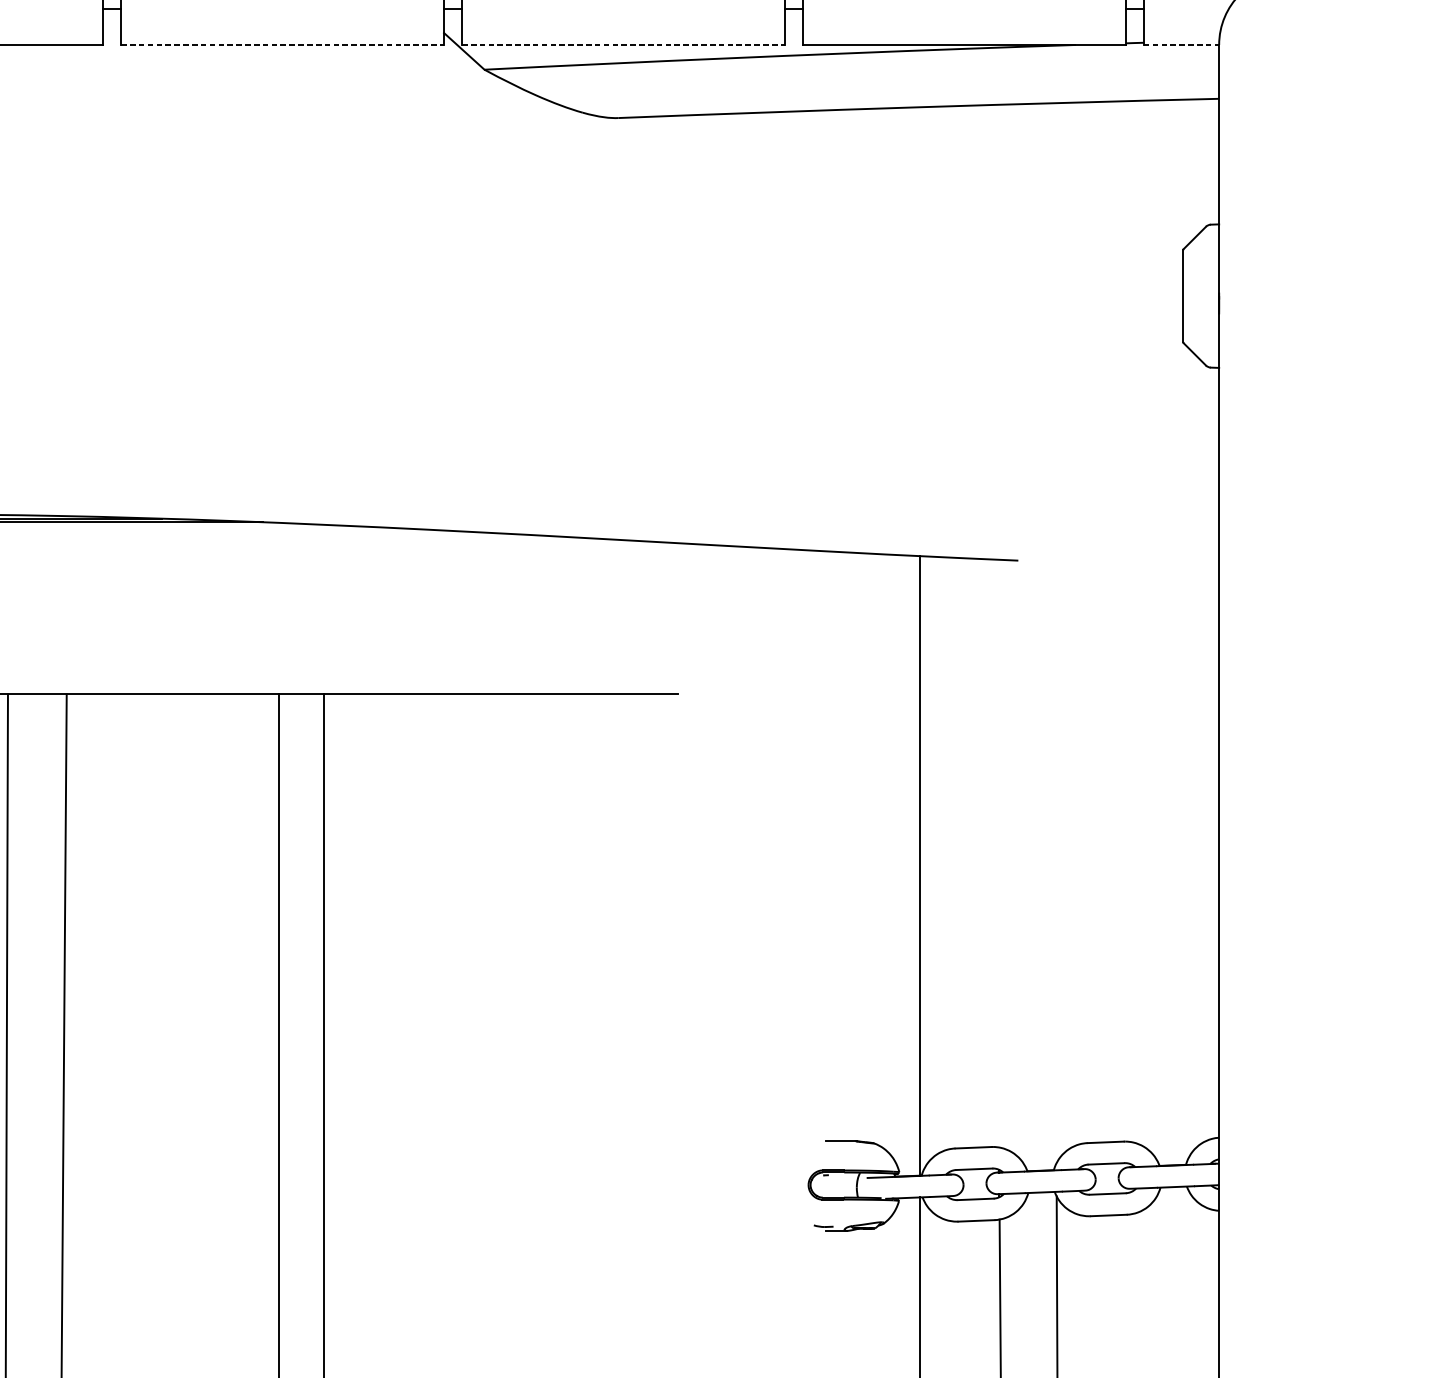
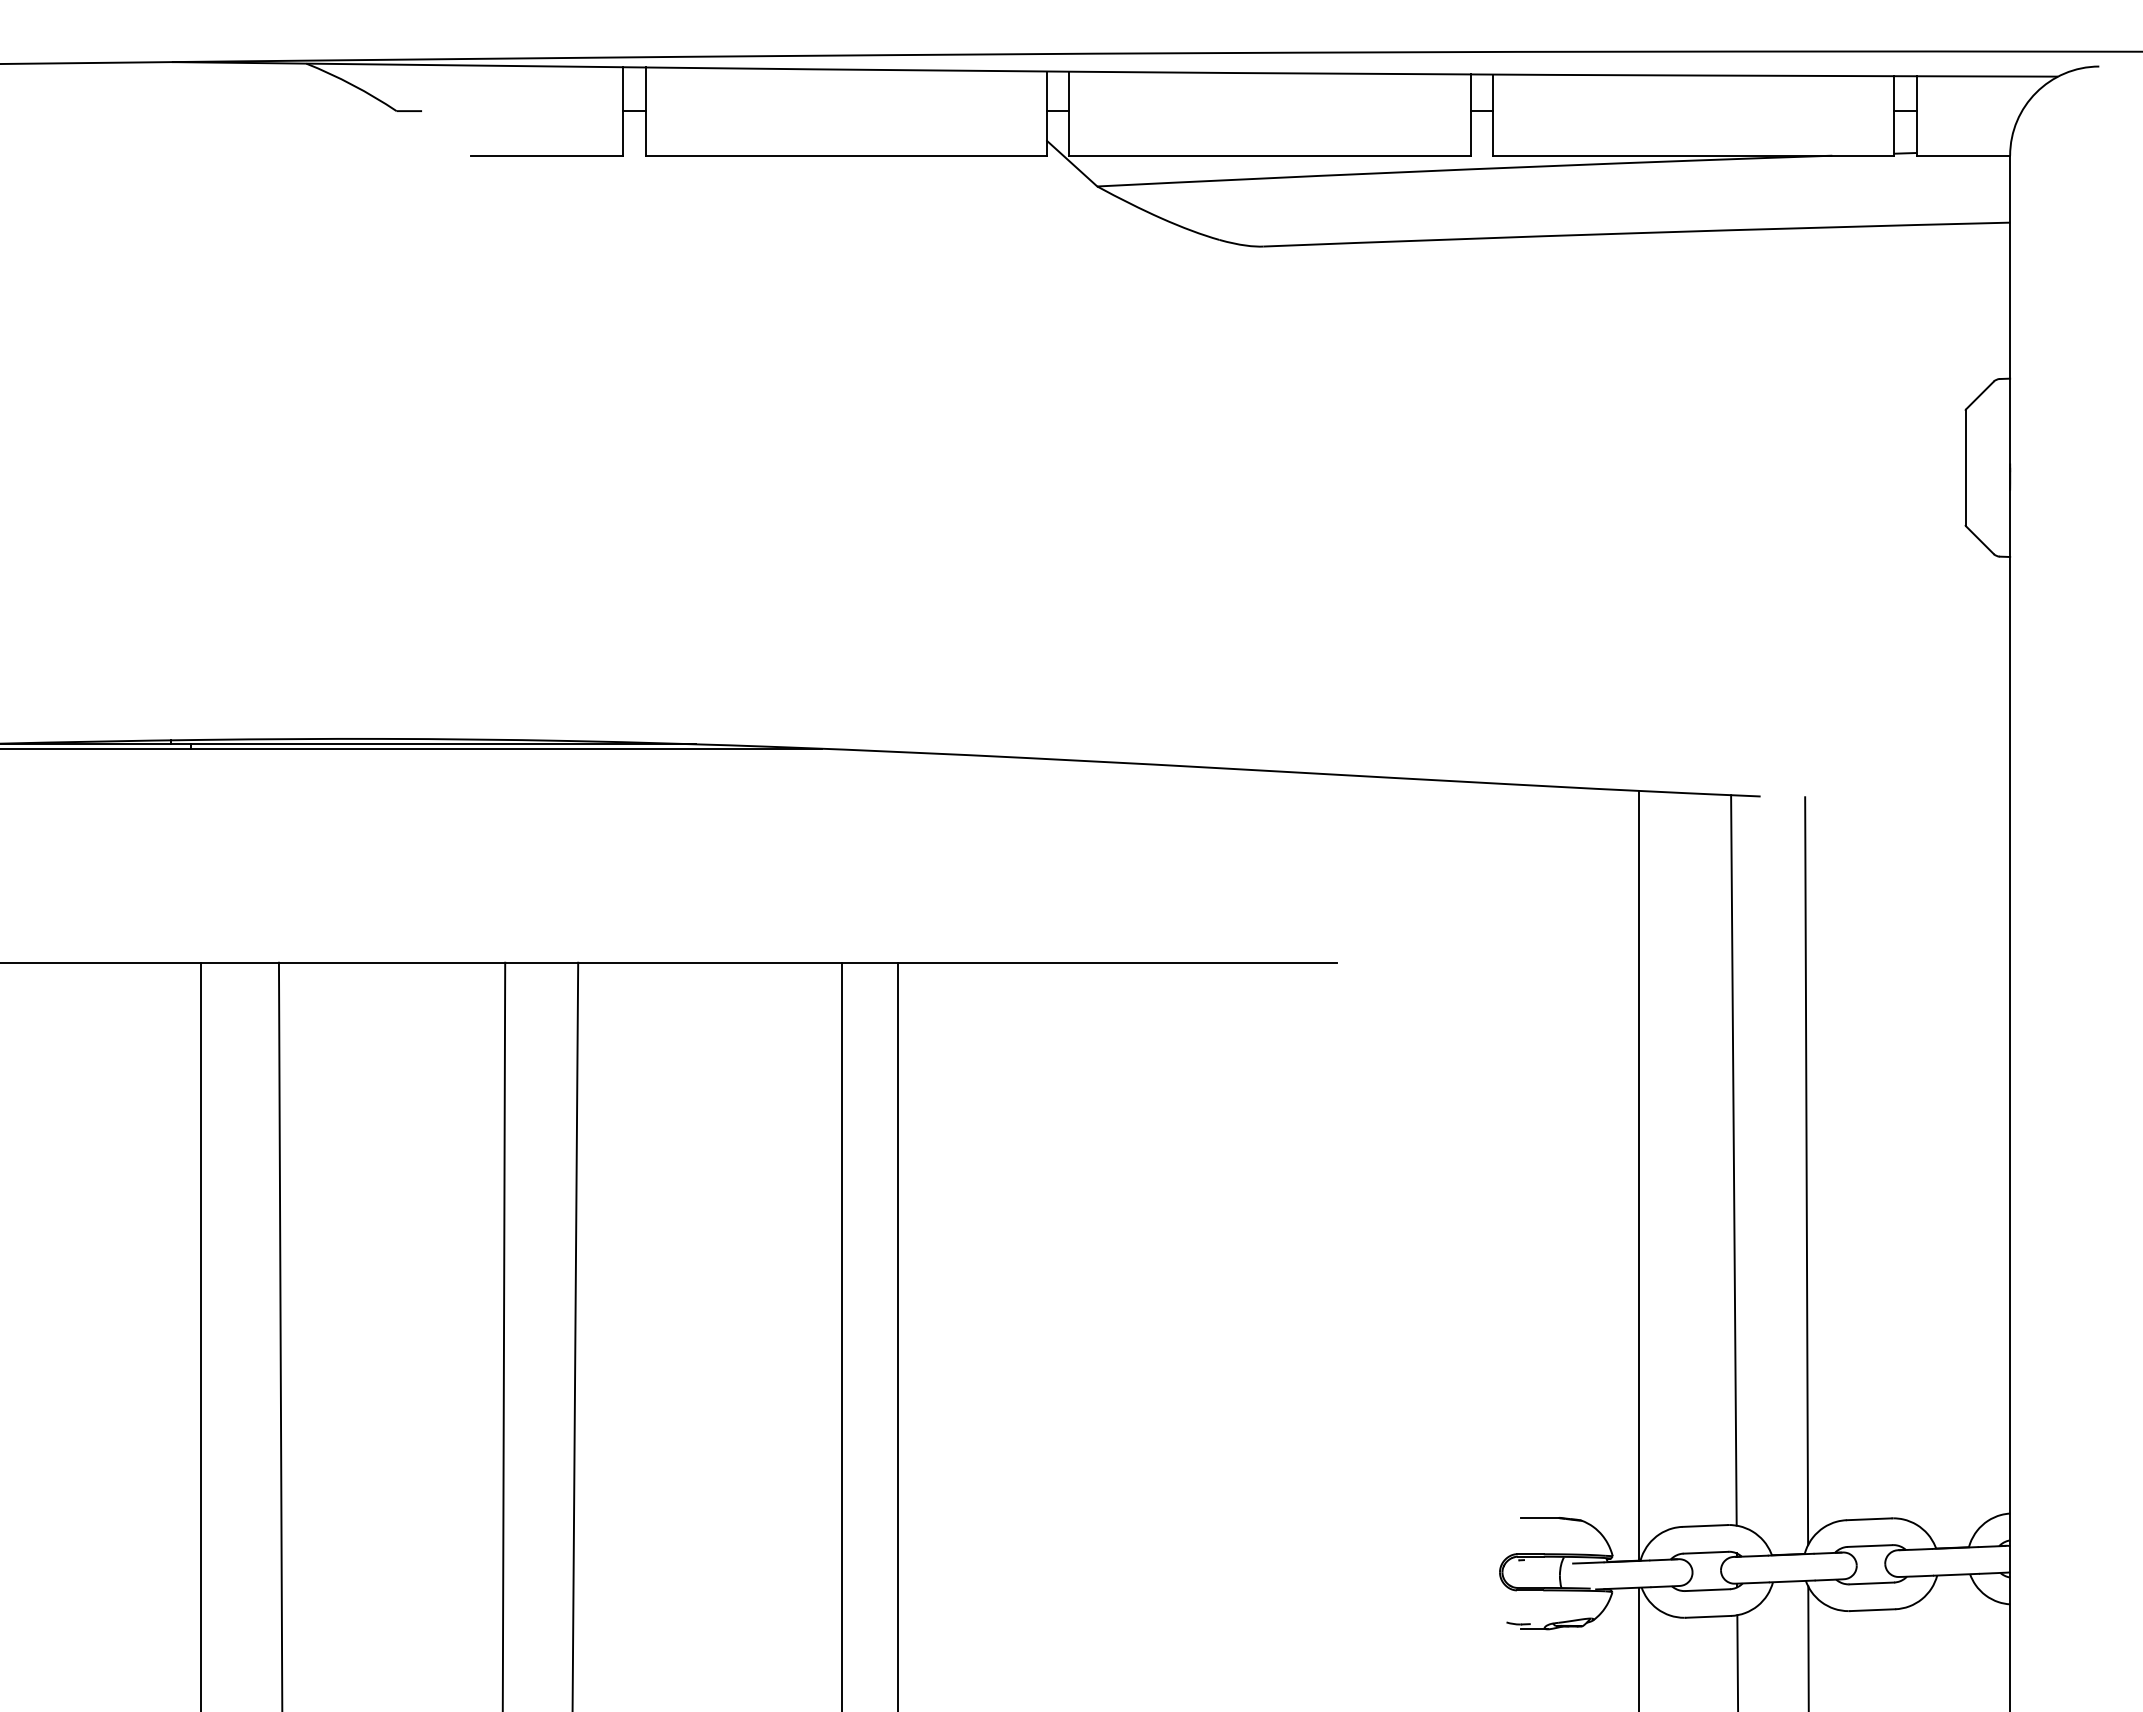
line: (282, 44) -> (846, 155), dashed -> solid
line: (623, 44) -> (1269, 155), dashed -> solid
line: (1181, 44) -> (1963, 155), dashed -> solid
line: (996, 853) -> (1733, 1160), added
line: (1055, 862) -> (1806, 1171), added

